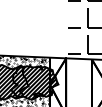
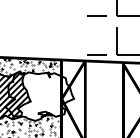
hatch: (39, 82) -> (46, 95), removed

